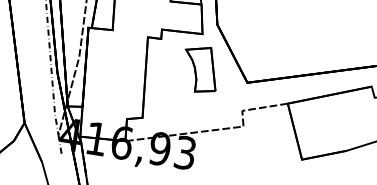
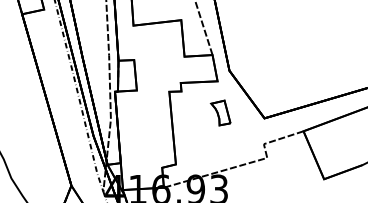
part: (200, 68) -> (220, 112), size x0.6

